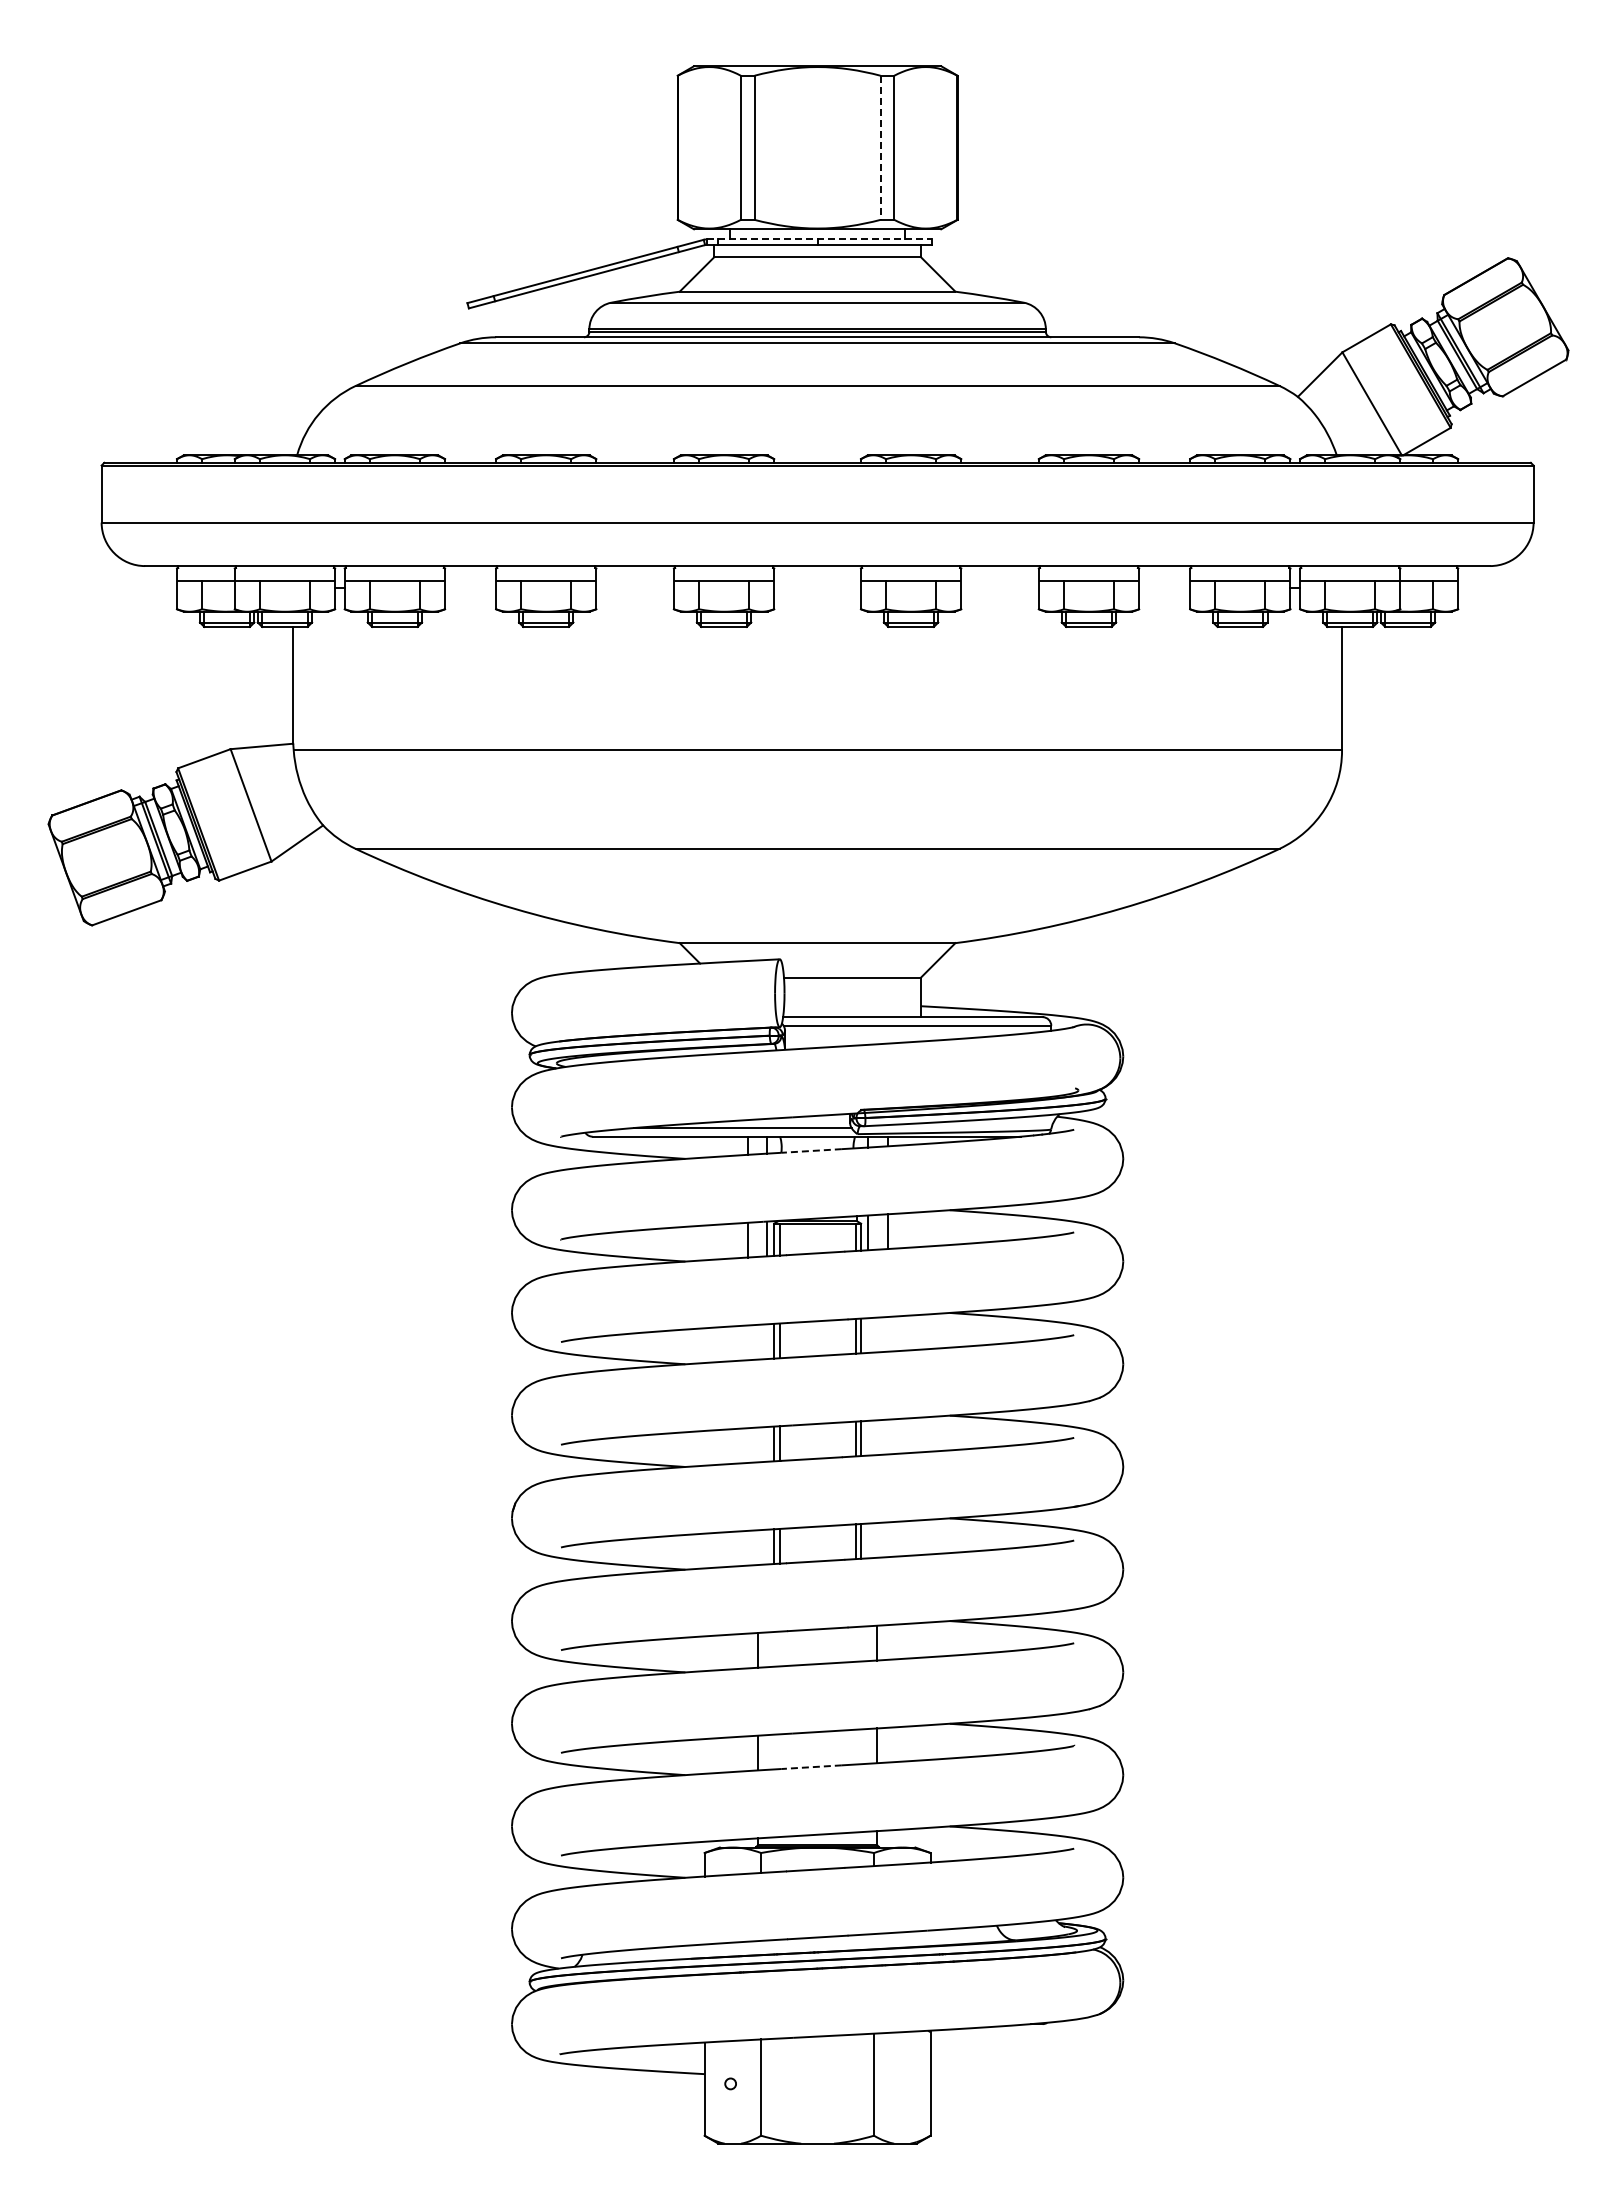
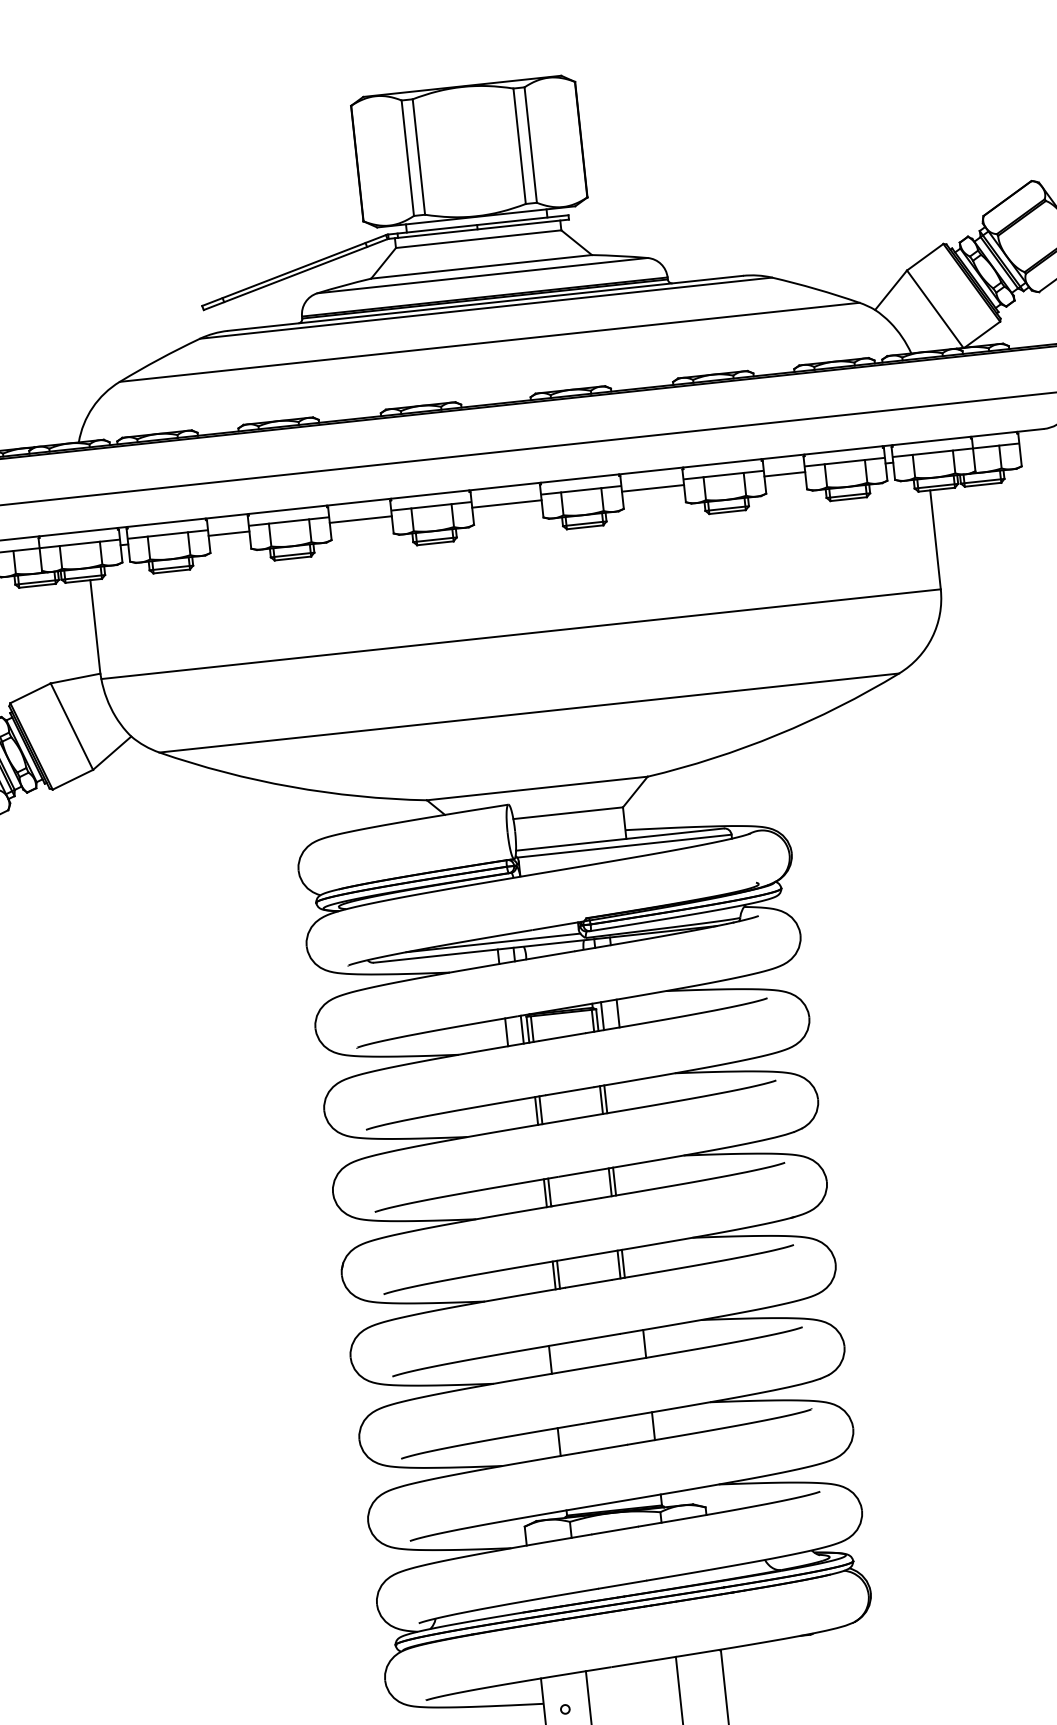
line: (880, 148) -> (519, 146), dashed -> solid
line: (819, 239) -> (478, 224), dashed -> solid
line: (470, 587) -> (228, 533), added
line: (634, 587) -> (360, 519), added
line: (817, 587) -> (506, 503), added
line: (999, 587) -> (652, 488), added
line: (1164, 587) -> (784, 474), added
line: (811, 1151) -> (550, 955), dashed -> solid
line: (811, 1767) -> (602, 1449), dashed -> solid

